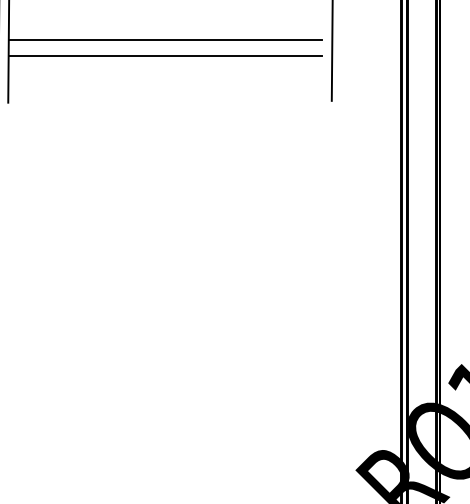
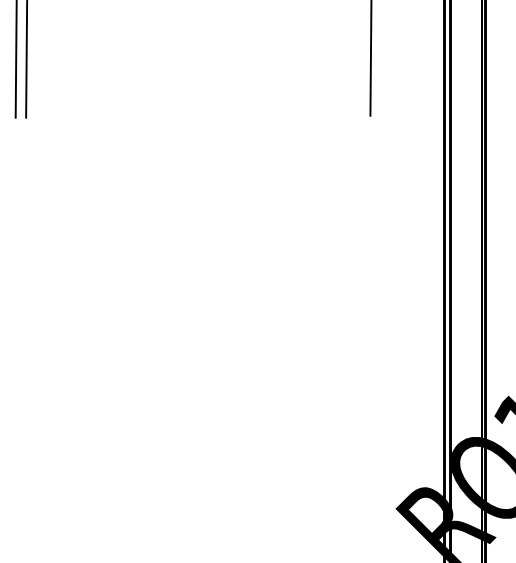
line: (165, 40) -> (193, 51), removed
line: (165, 56) -> (193, 68), removed

